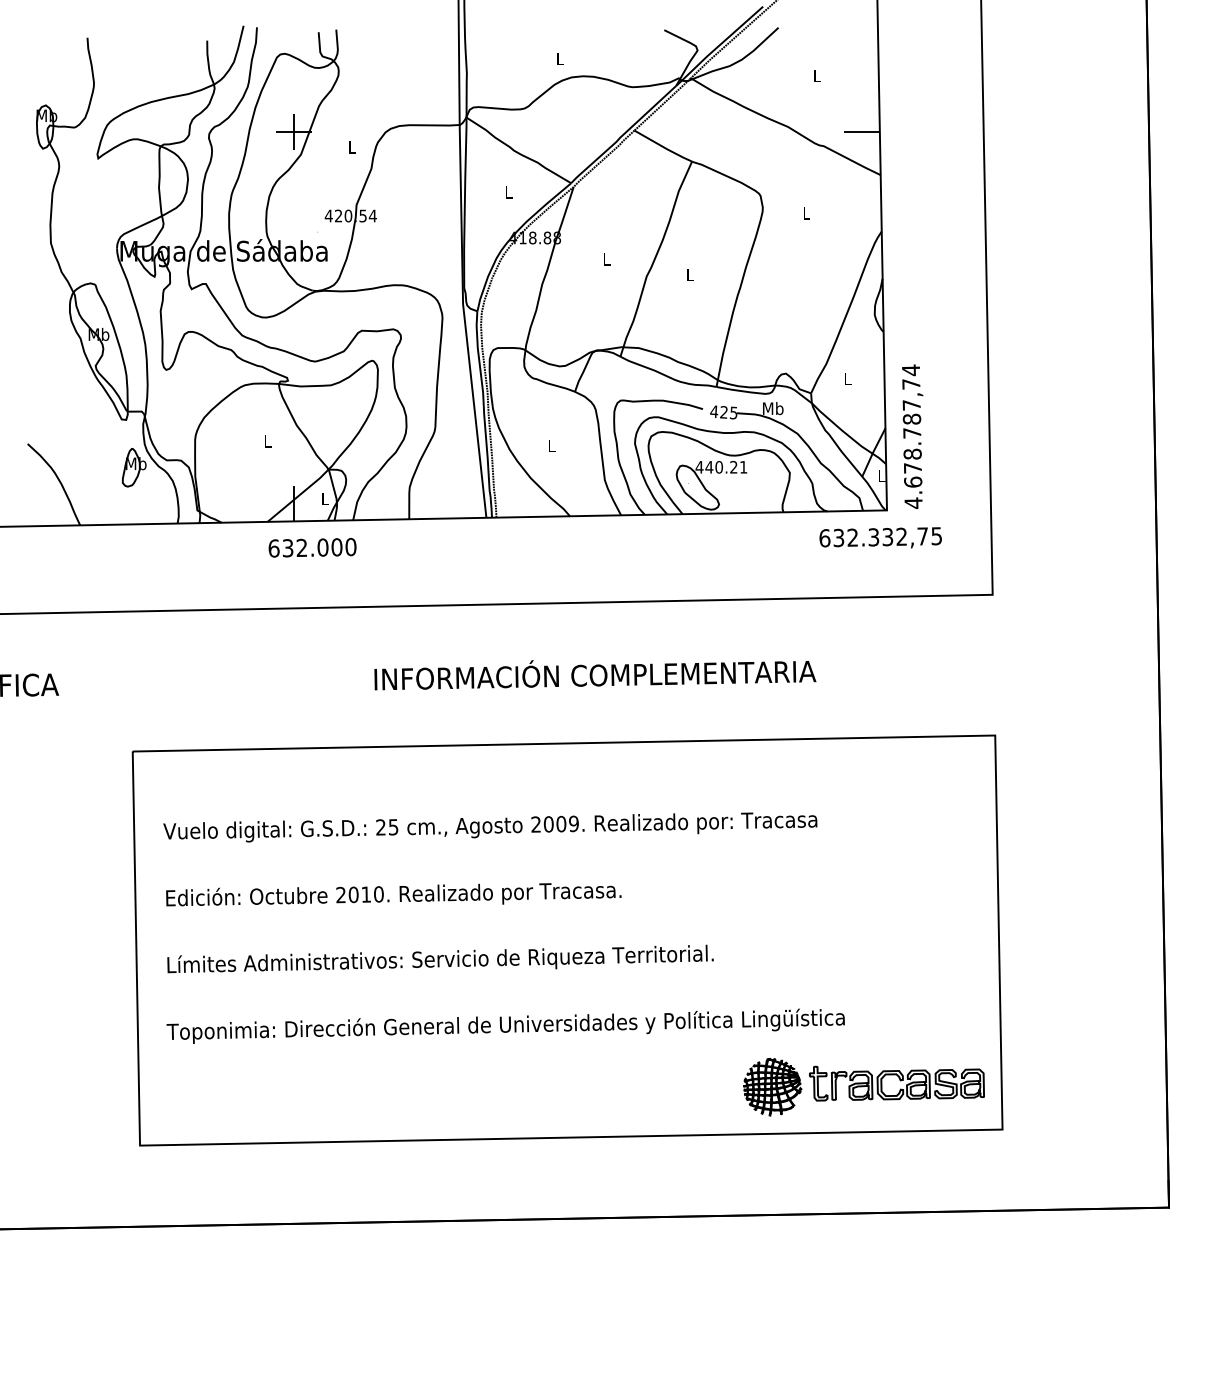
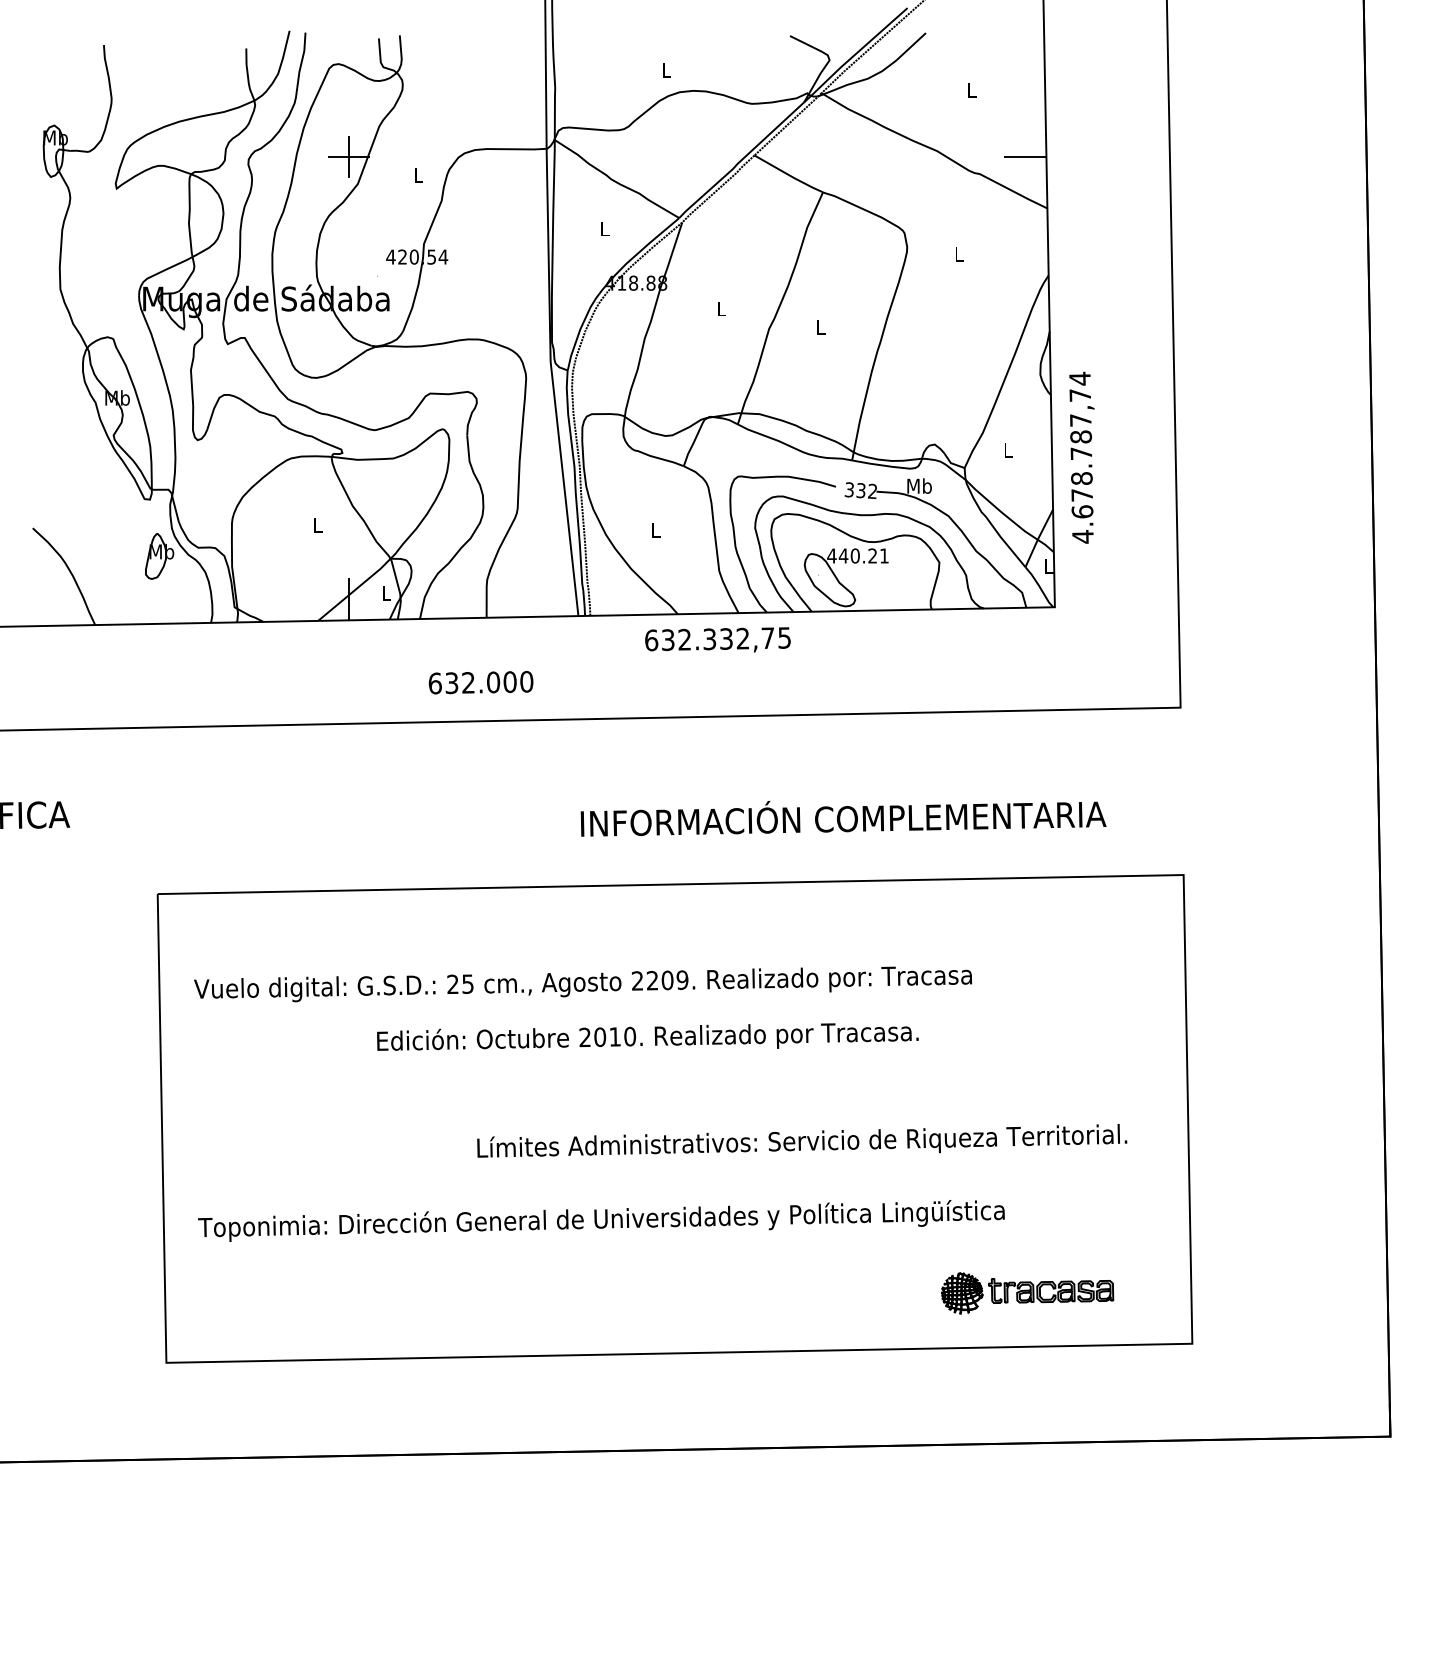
text: (723, 412) -> (860, 490), 425 -> 332
text: (912, 436) -> (1081, 457), moved
text: (880, 537) -> (717, 639), moved
text: (312, 547) -> (480, 682), moved
text: (595, 675) -> (843, 819), moved
text: (548, 824) -> (652, 980), 2009. -> 2209.
text: (393, 894) -> (647, 1036), moved
text: (440, 958) -> (802, 1140), moved
part: (863, 1087) -> (1026, 1293), size x0.6

